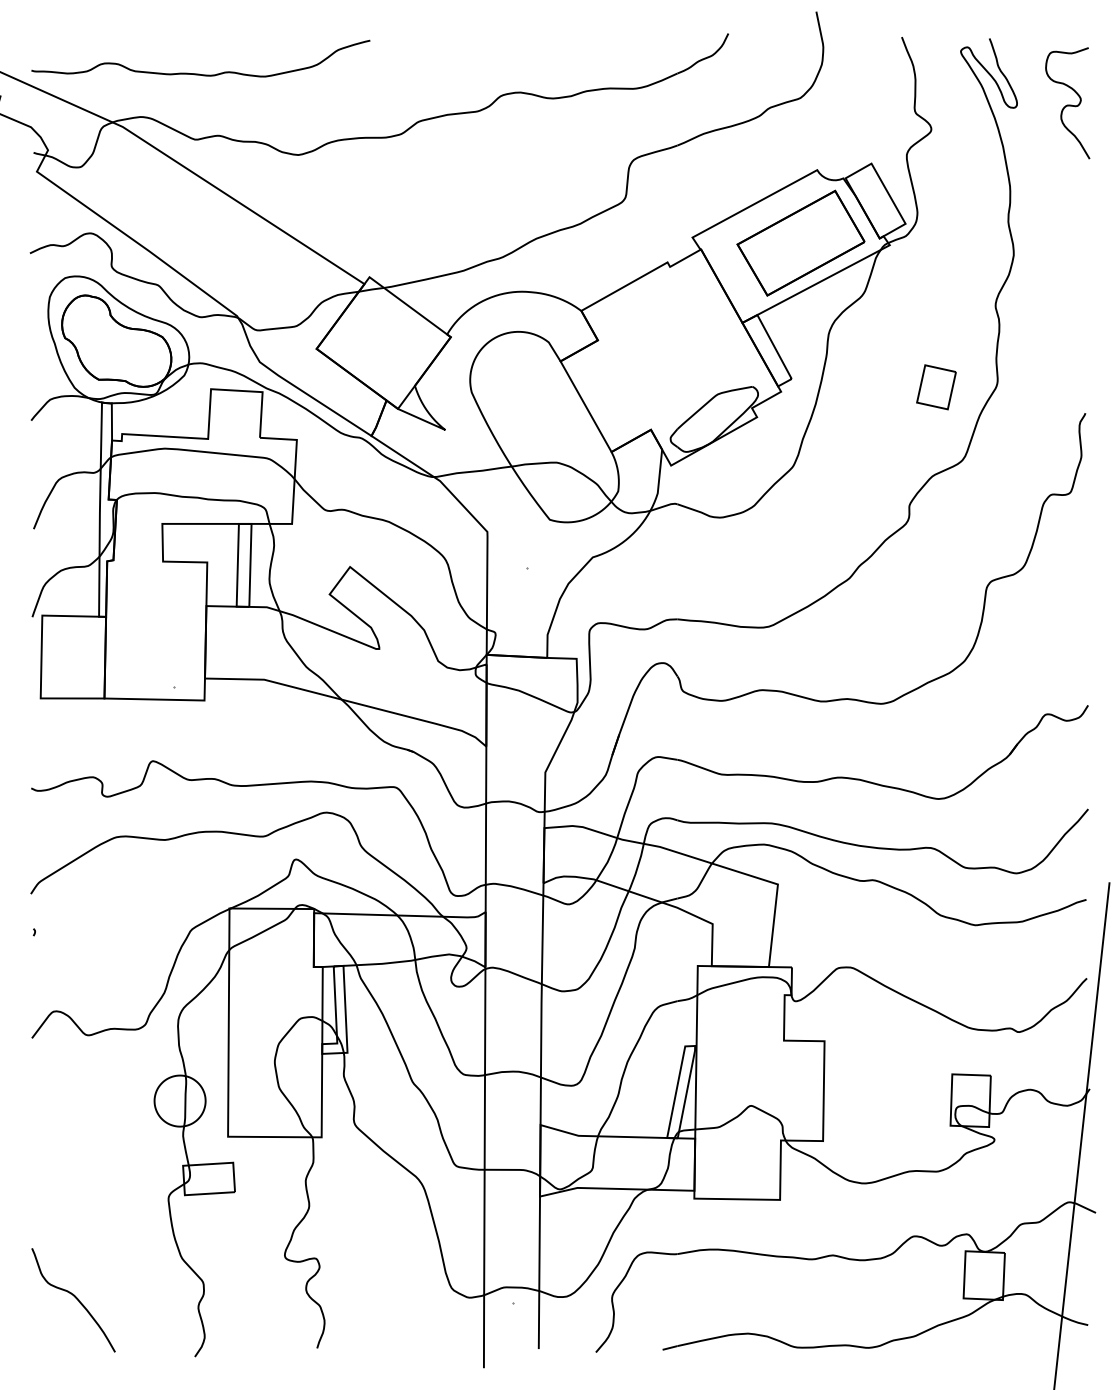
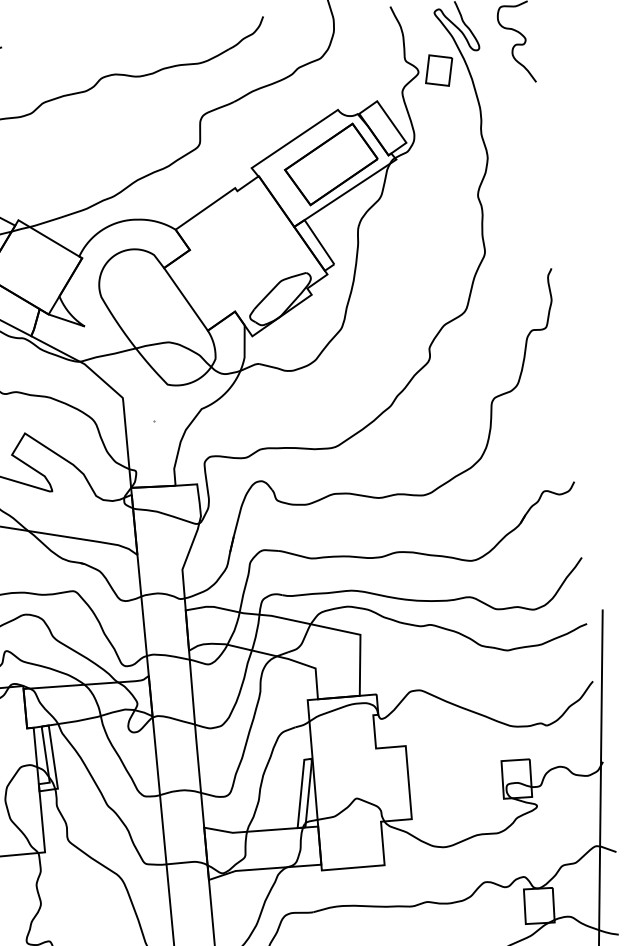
part: (936, 387) -> (439, 70), moved

